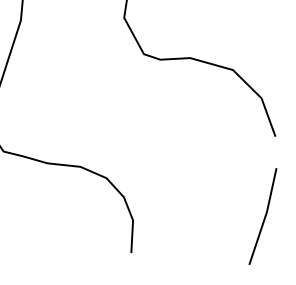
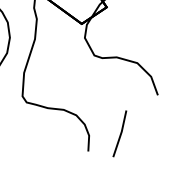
line: (264, 215) -> (120, 133), moved

